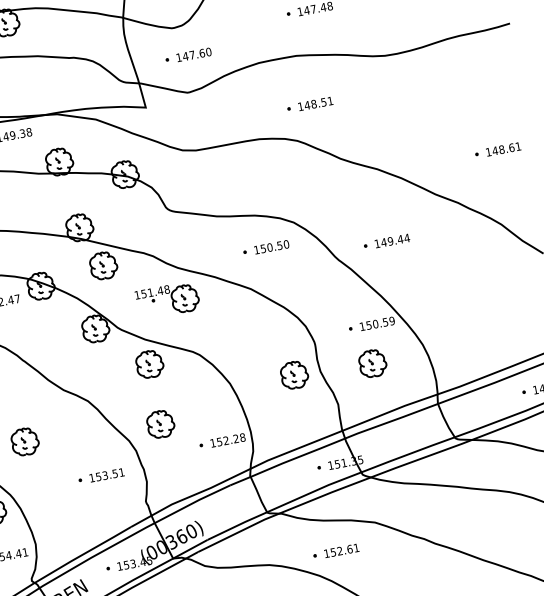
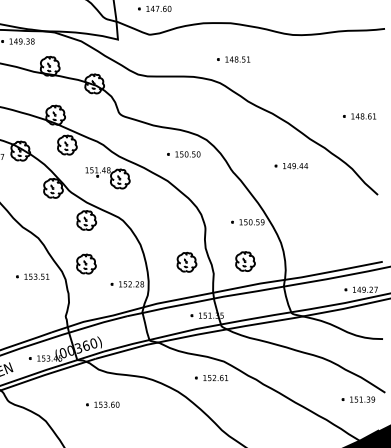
part: (387, 242) -> (291, 166), moved
part: (372, 363) -> (245, 261), moved
part: (293, 374) -> (186, 261), moved
part: (100, 476) -> (32, 276), moved
part: (335, 552) -> (211, 378), moved

